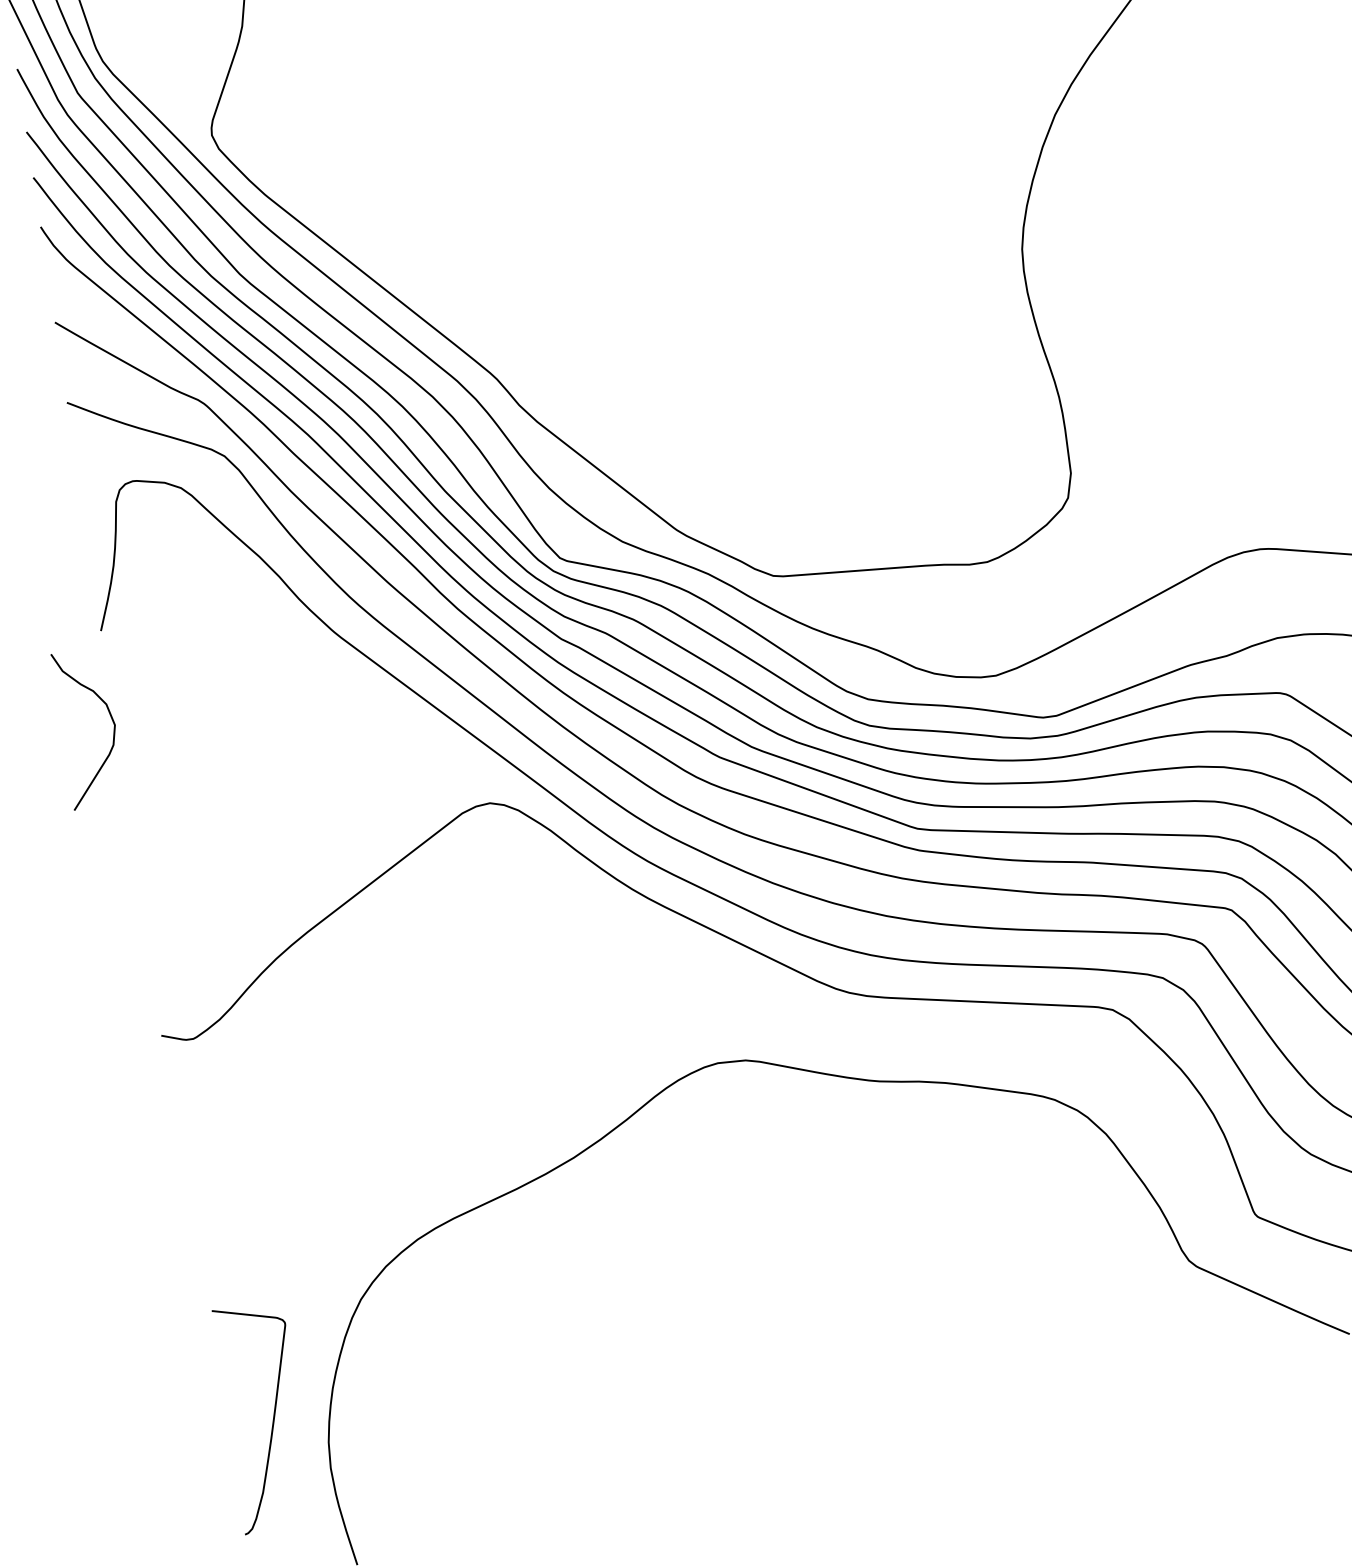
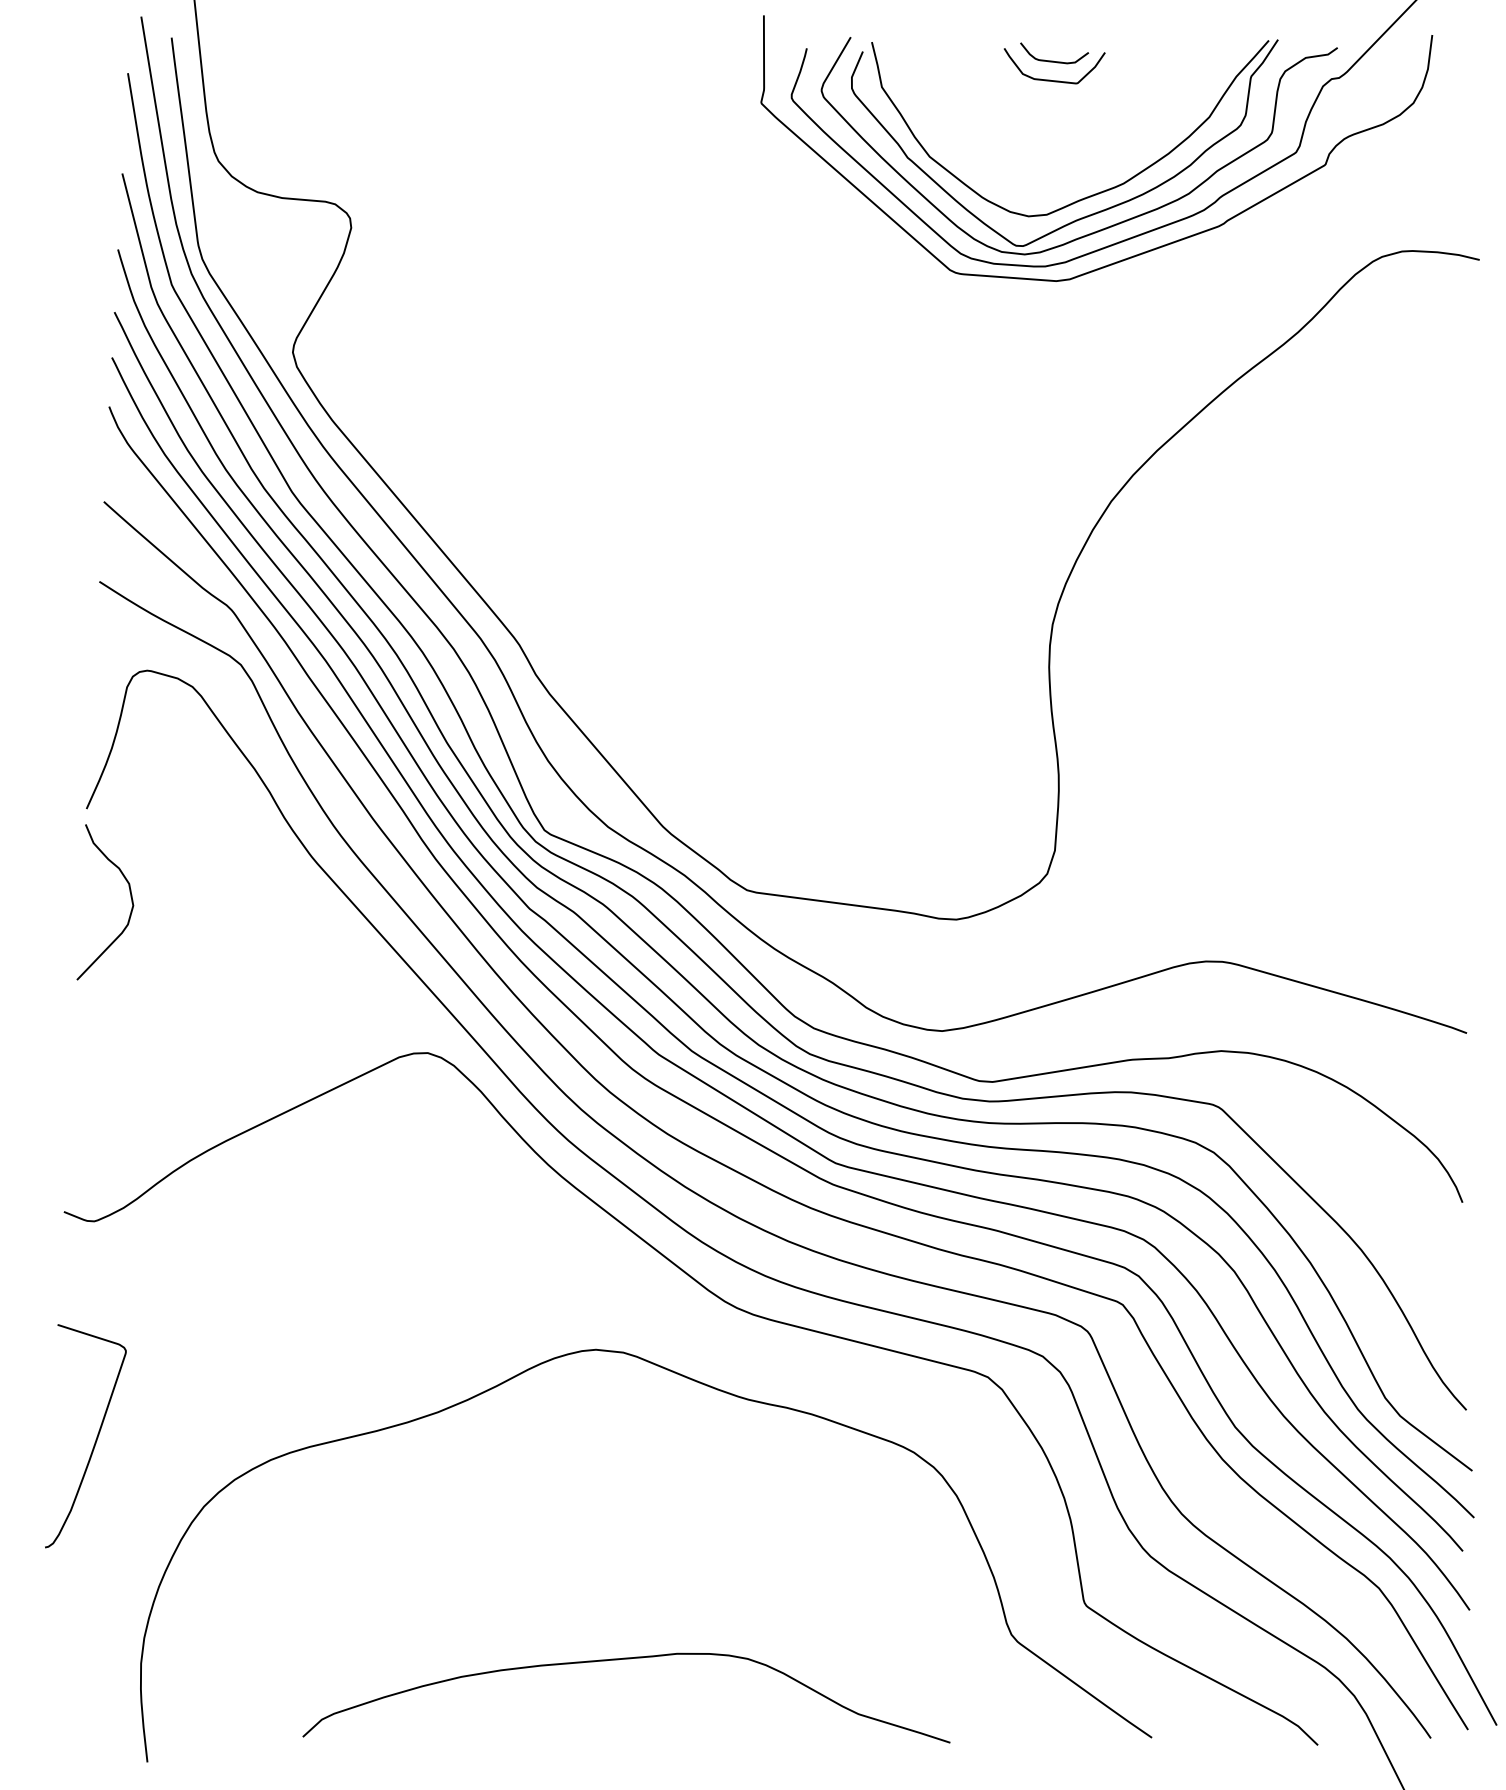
curve: (110, 717) -> (130, 897), moved
curve: (804, 1367) -> (618, 1660), added
curve: (272, 1417) -> (95, 1439), moved

